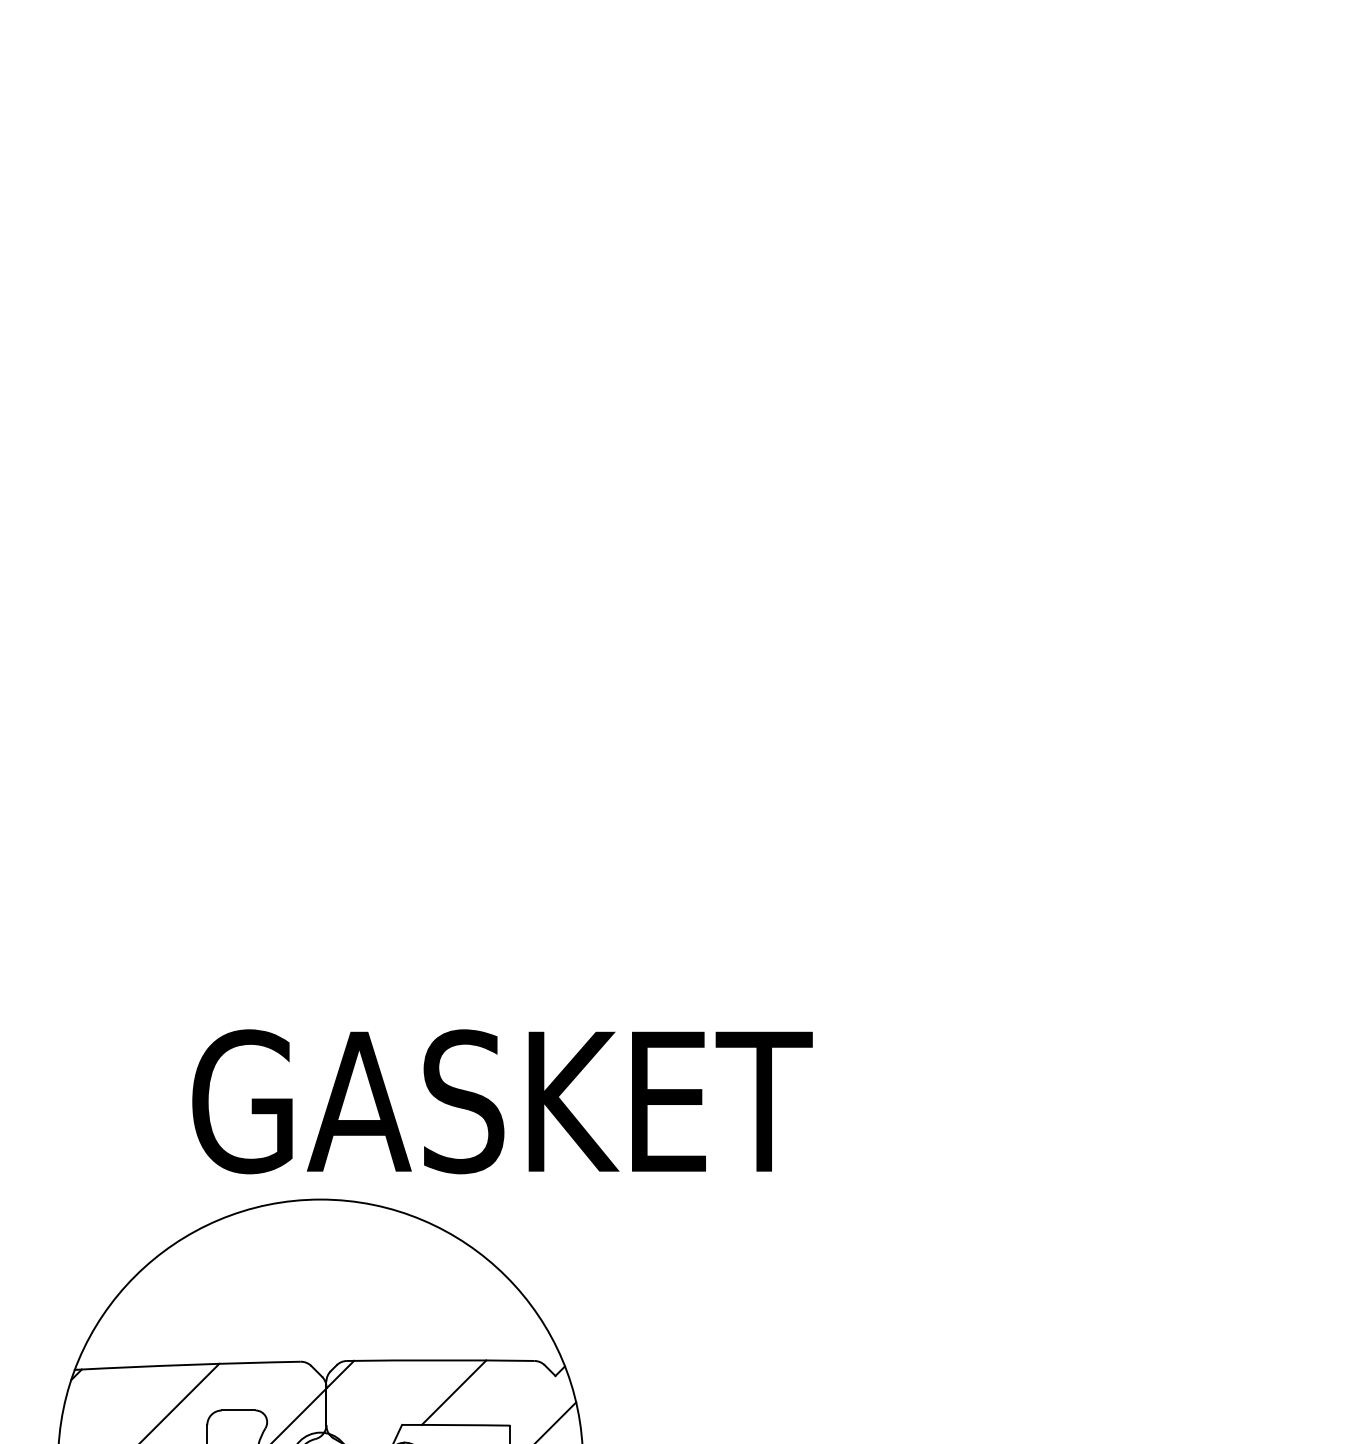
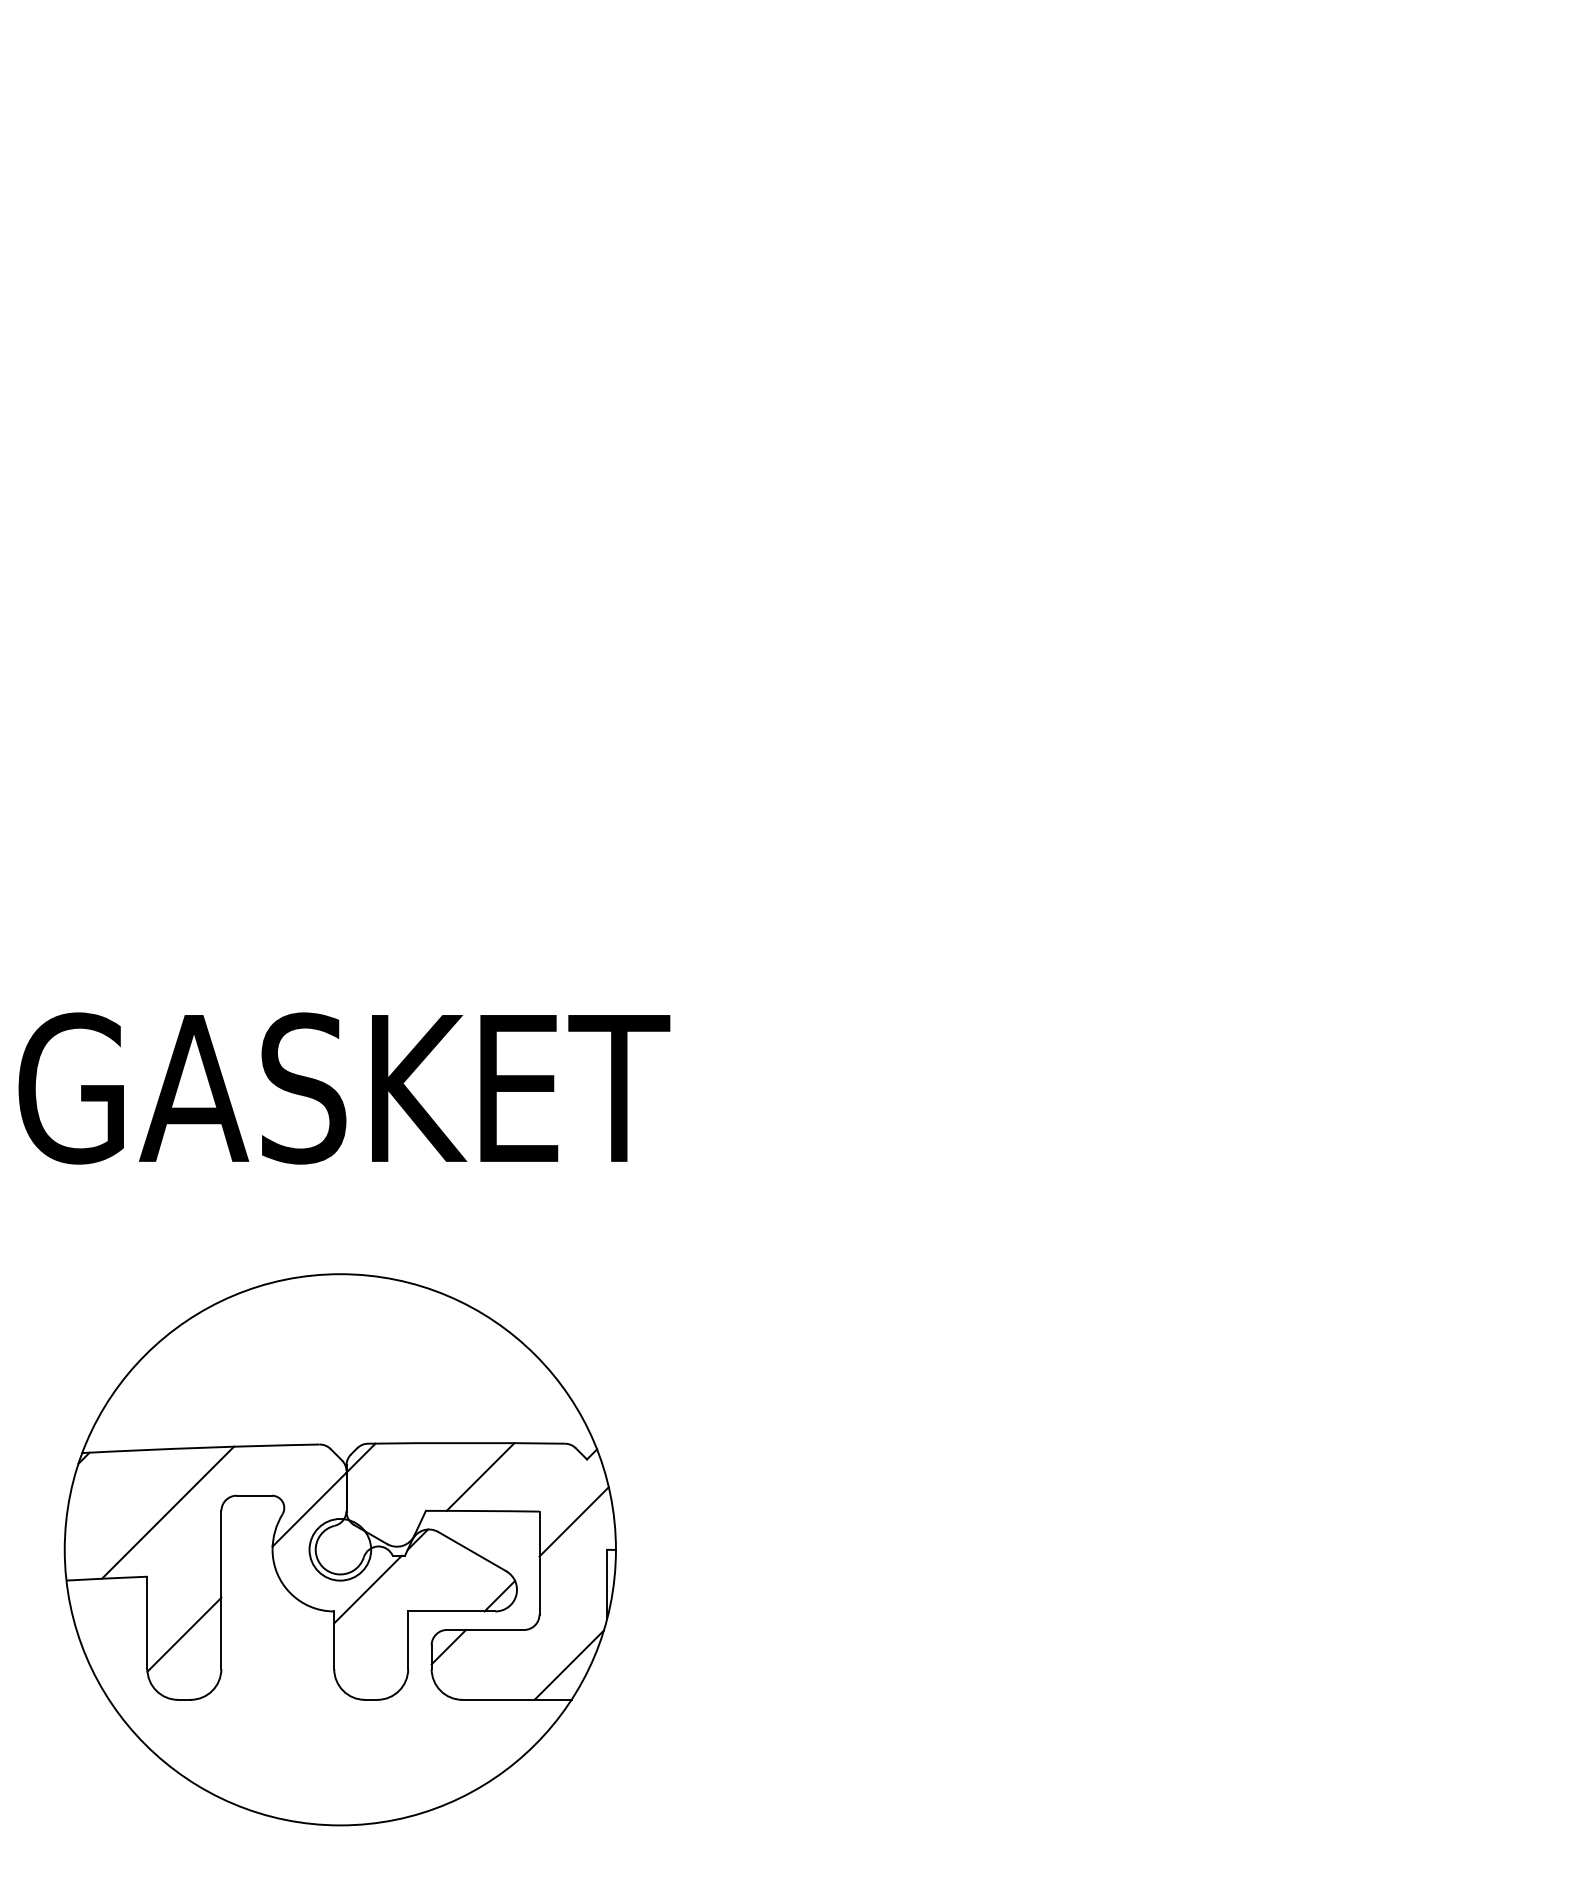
text: (502, 1101) -> (344, 1088), moved

